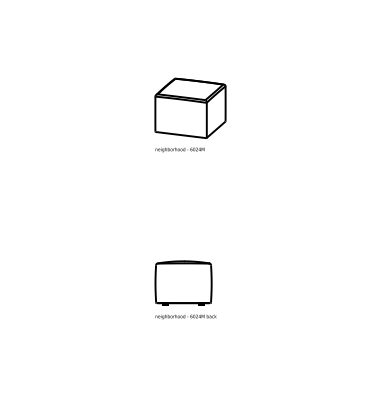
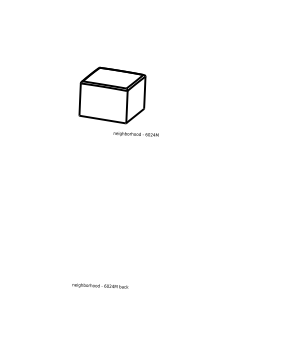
text: (179, 149) -> (135, 134), moved
part: (183, 282) -> (99, 254), removed

